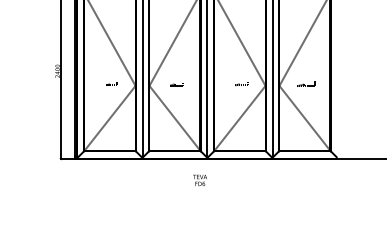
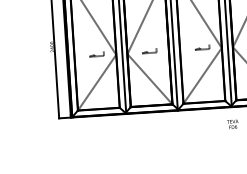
part: (111, 83) -> (96, 54), size x1.67
part: (176, 83) -> (149, 50), size x1.43
part: (241, 83) -> (202, 47), size x1.43
text: (199, 179) -> (232, 123), moved

